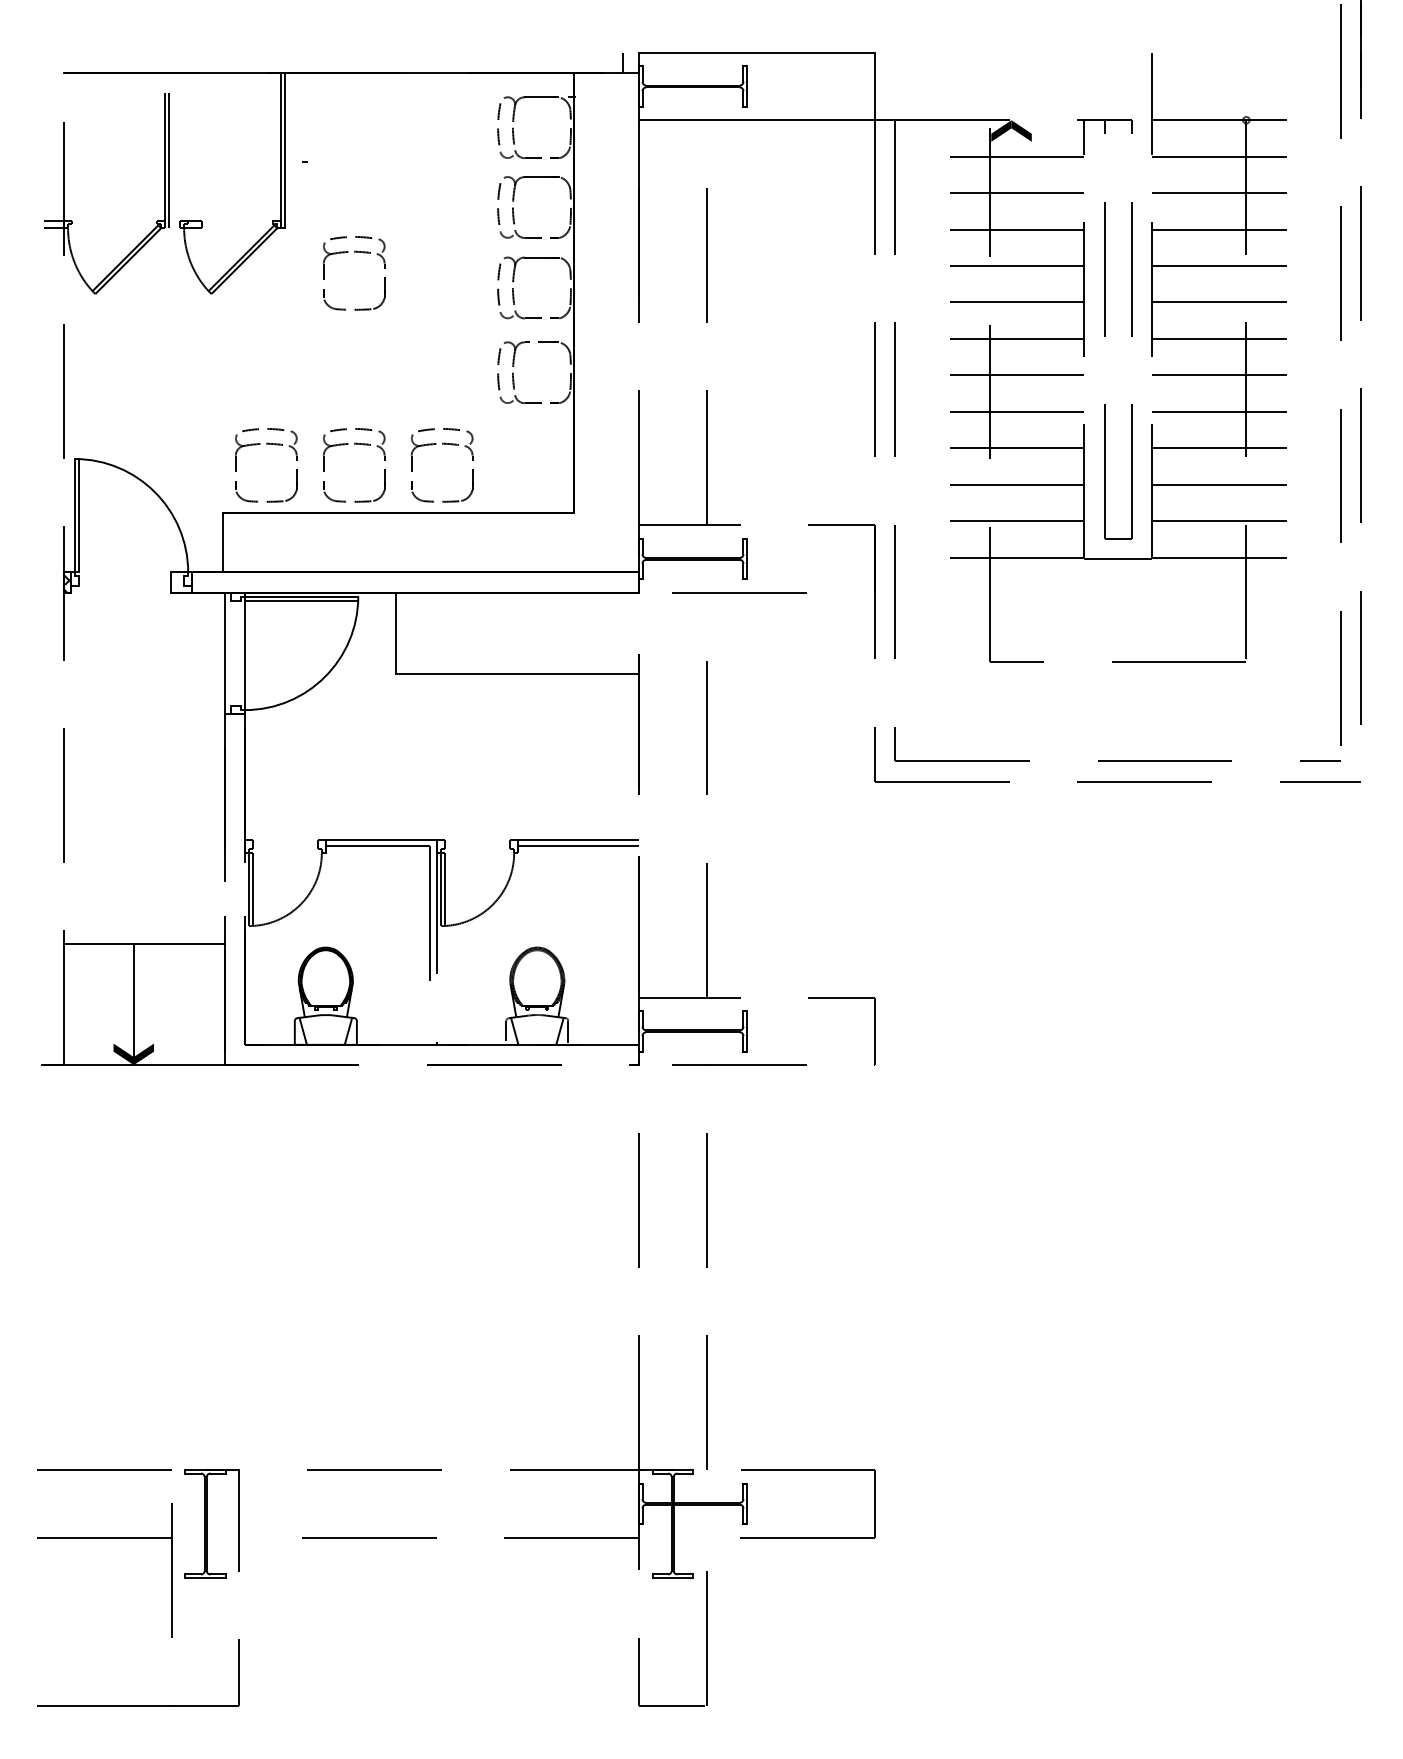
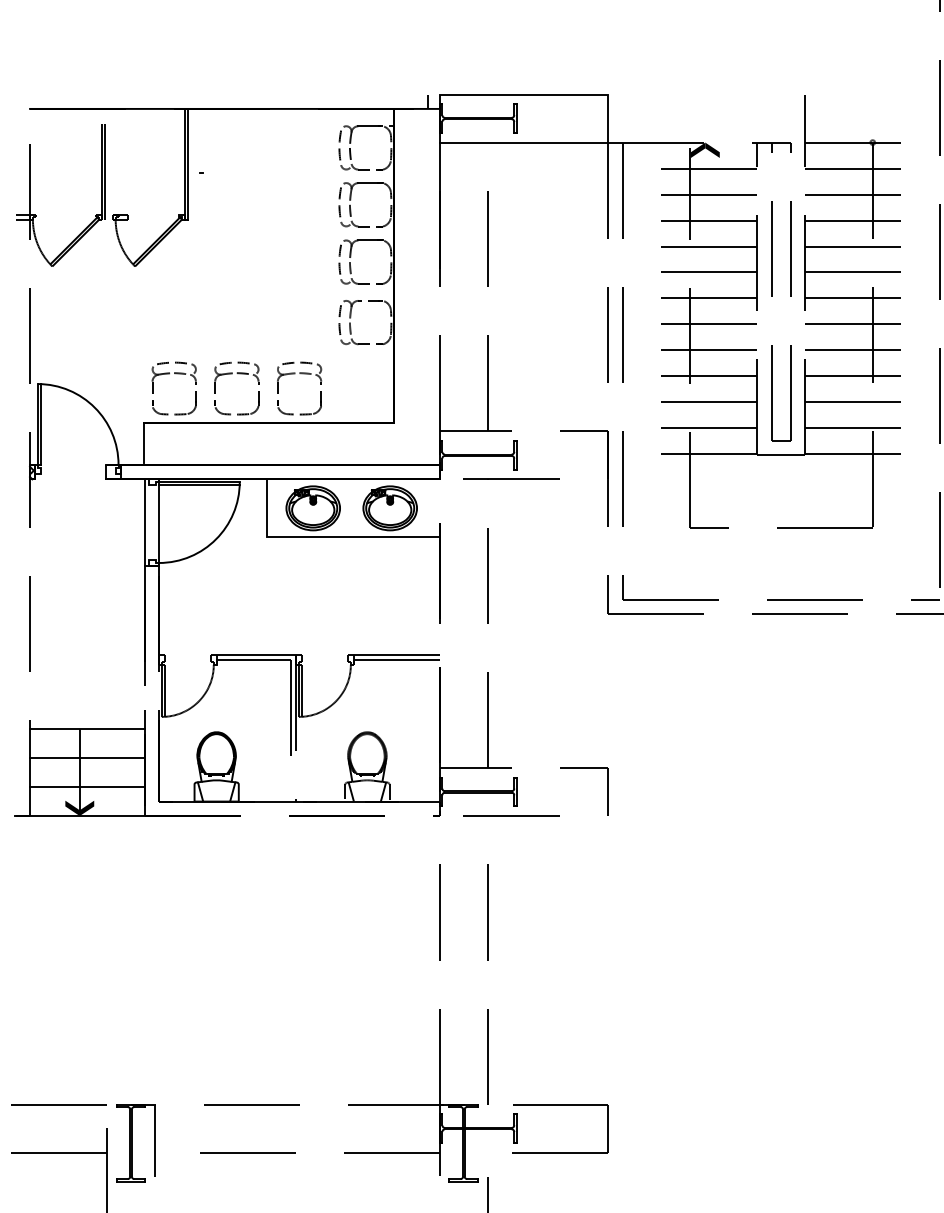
part: (354, 252) -> (237, 236), removed
part: (460, 633) -> (312, 508), added
part: (568, 633) -> (389, 508), added
line: (144, 984) -> (87, 758), added
line: (144, 1024) -> (87, 787), added

